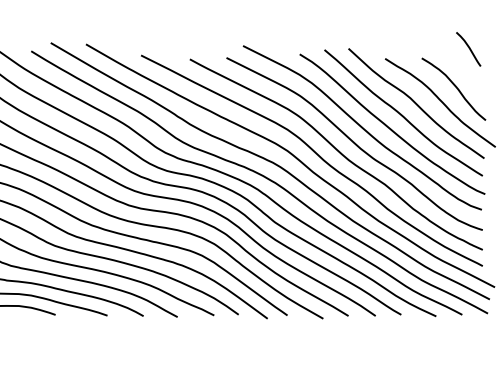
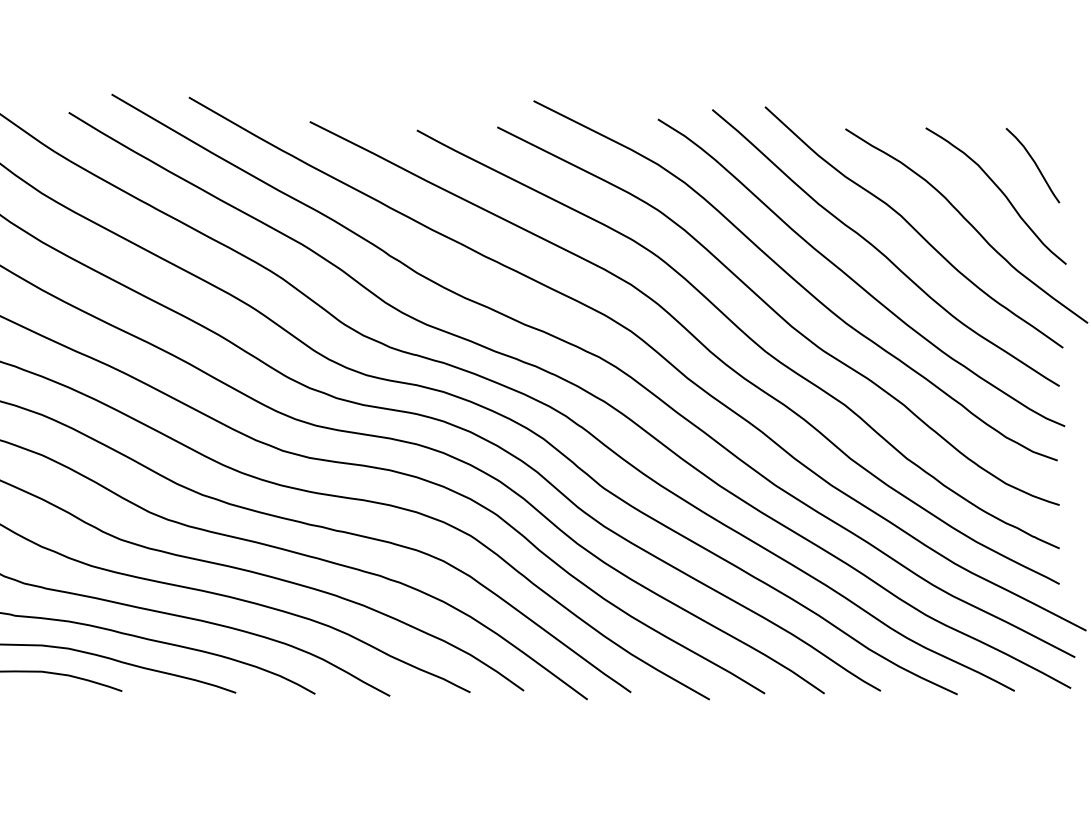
curve: (468, 48) -> (1032, 163), moved

